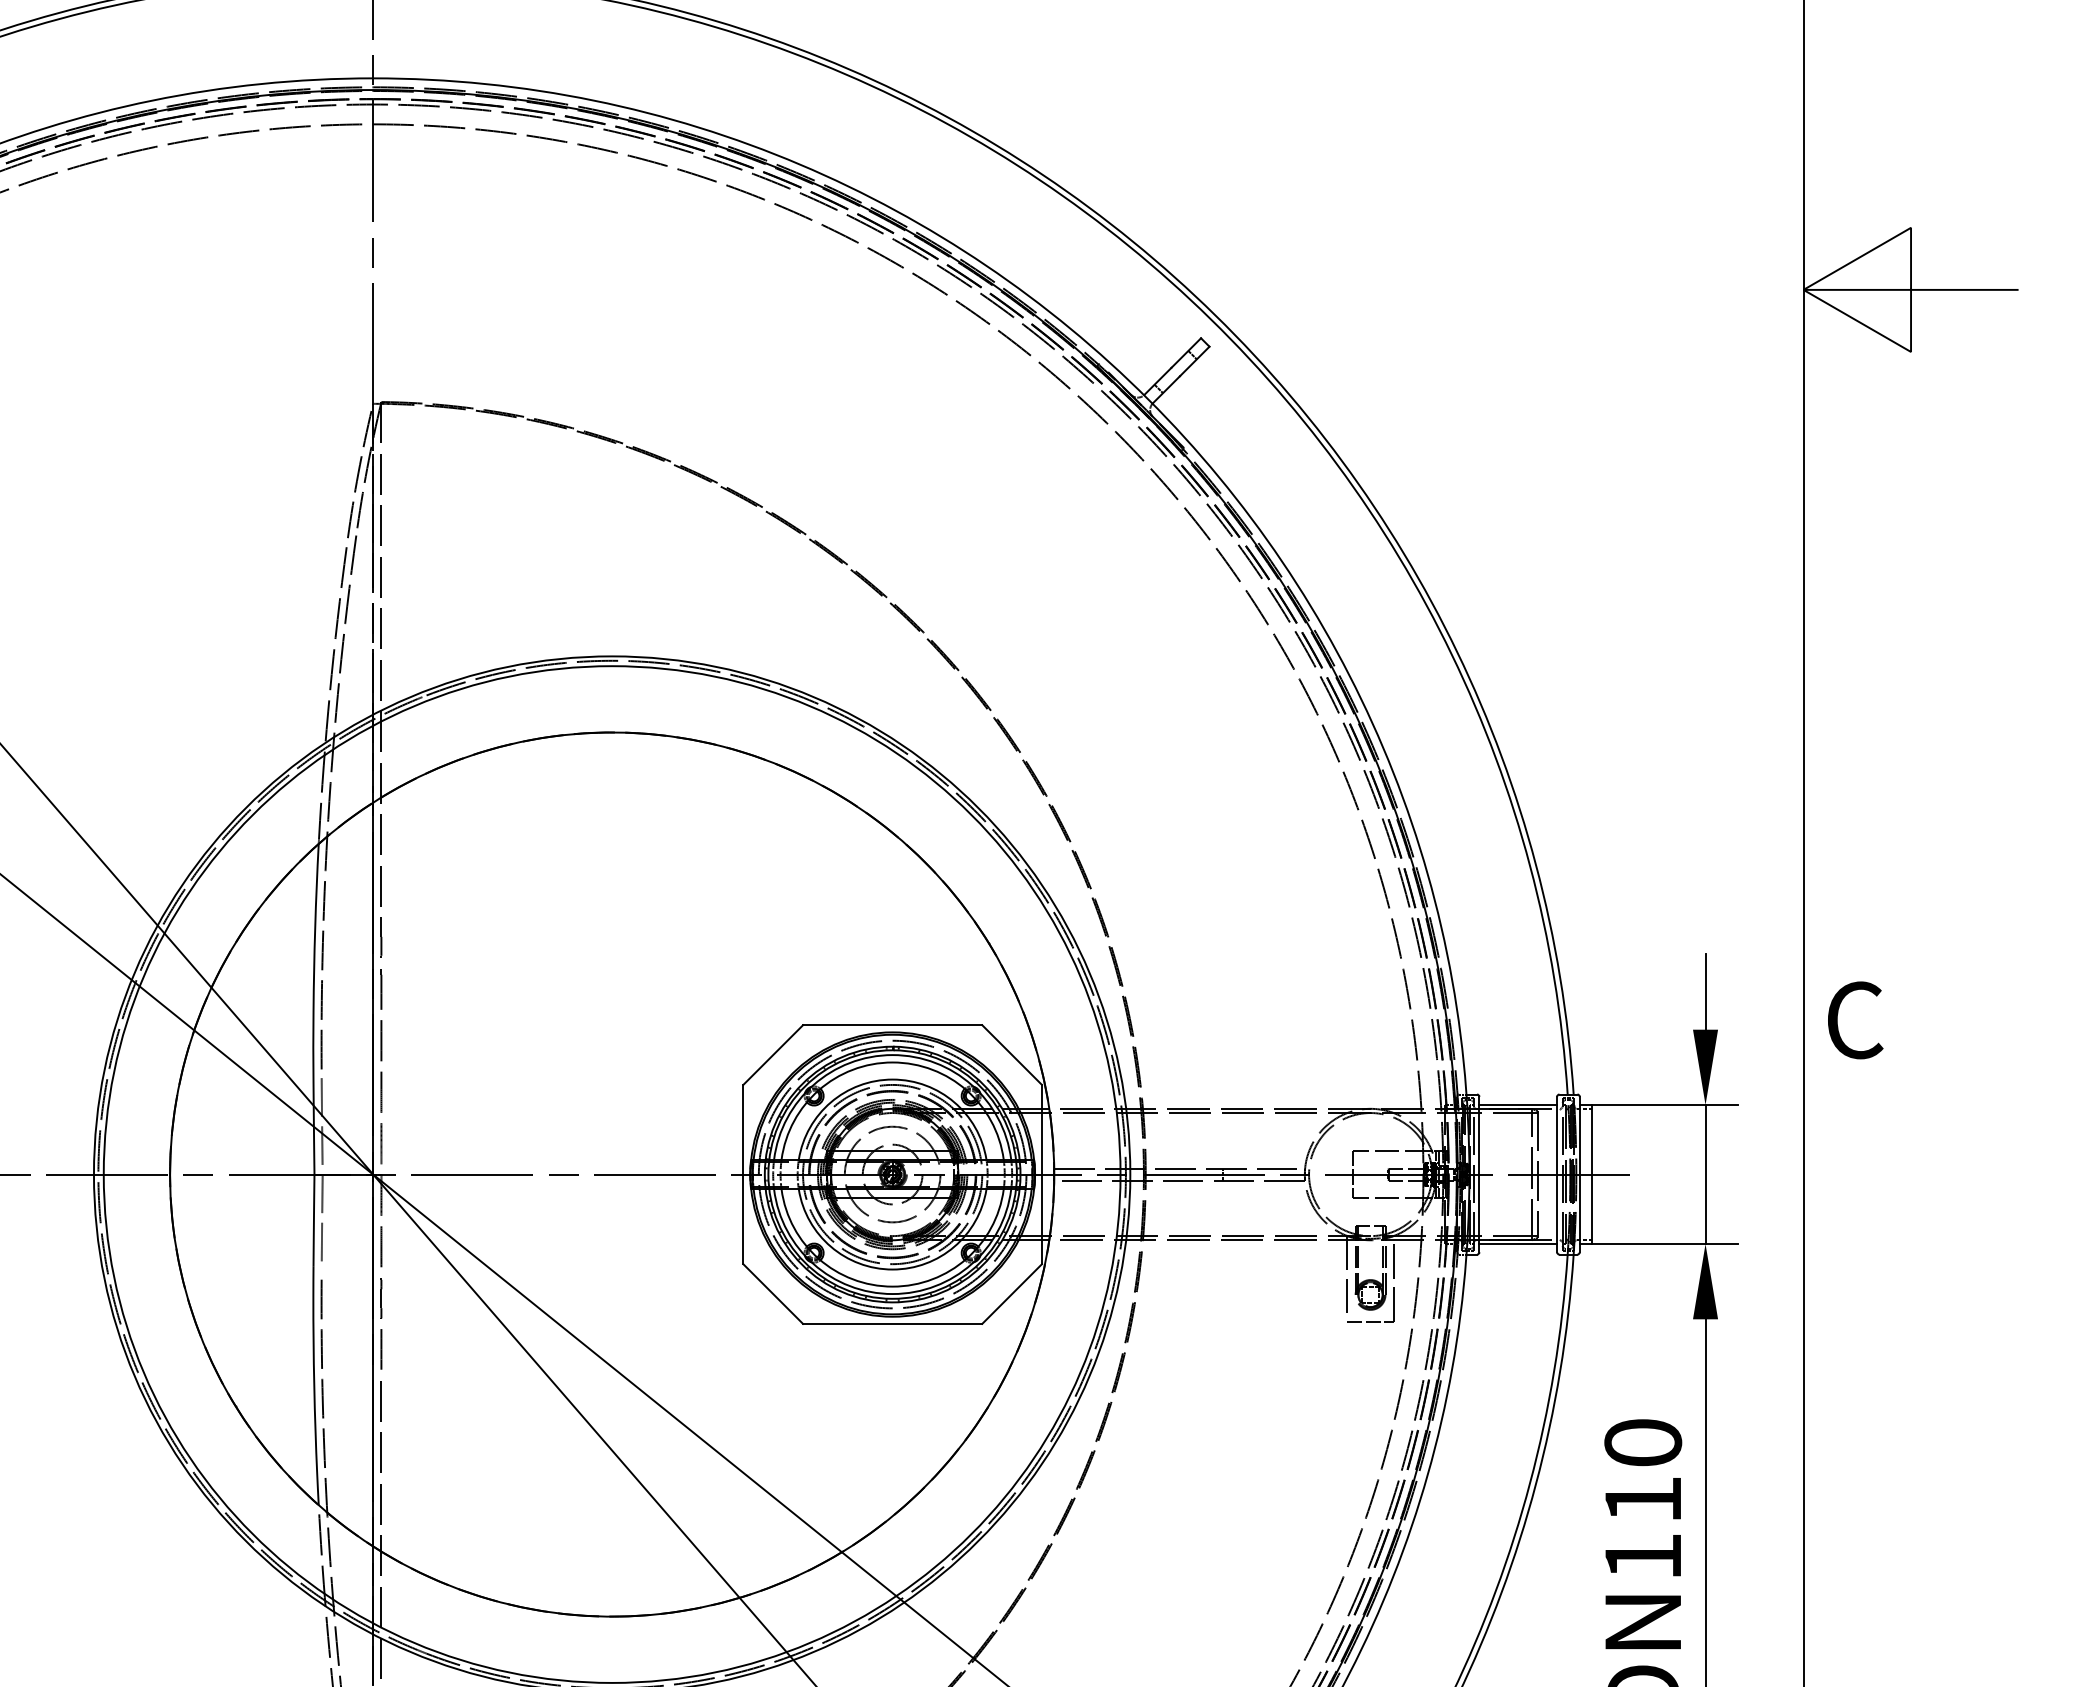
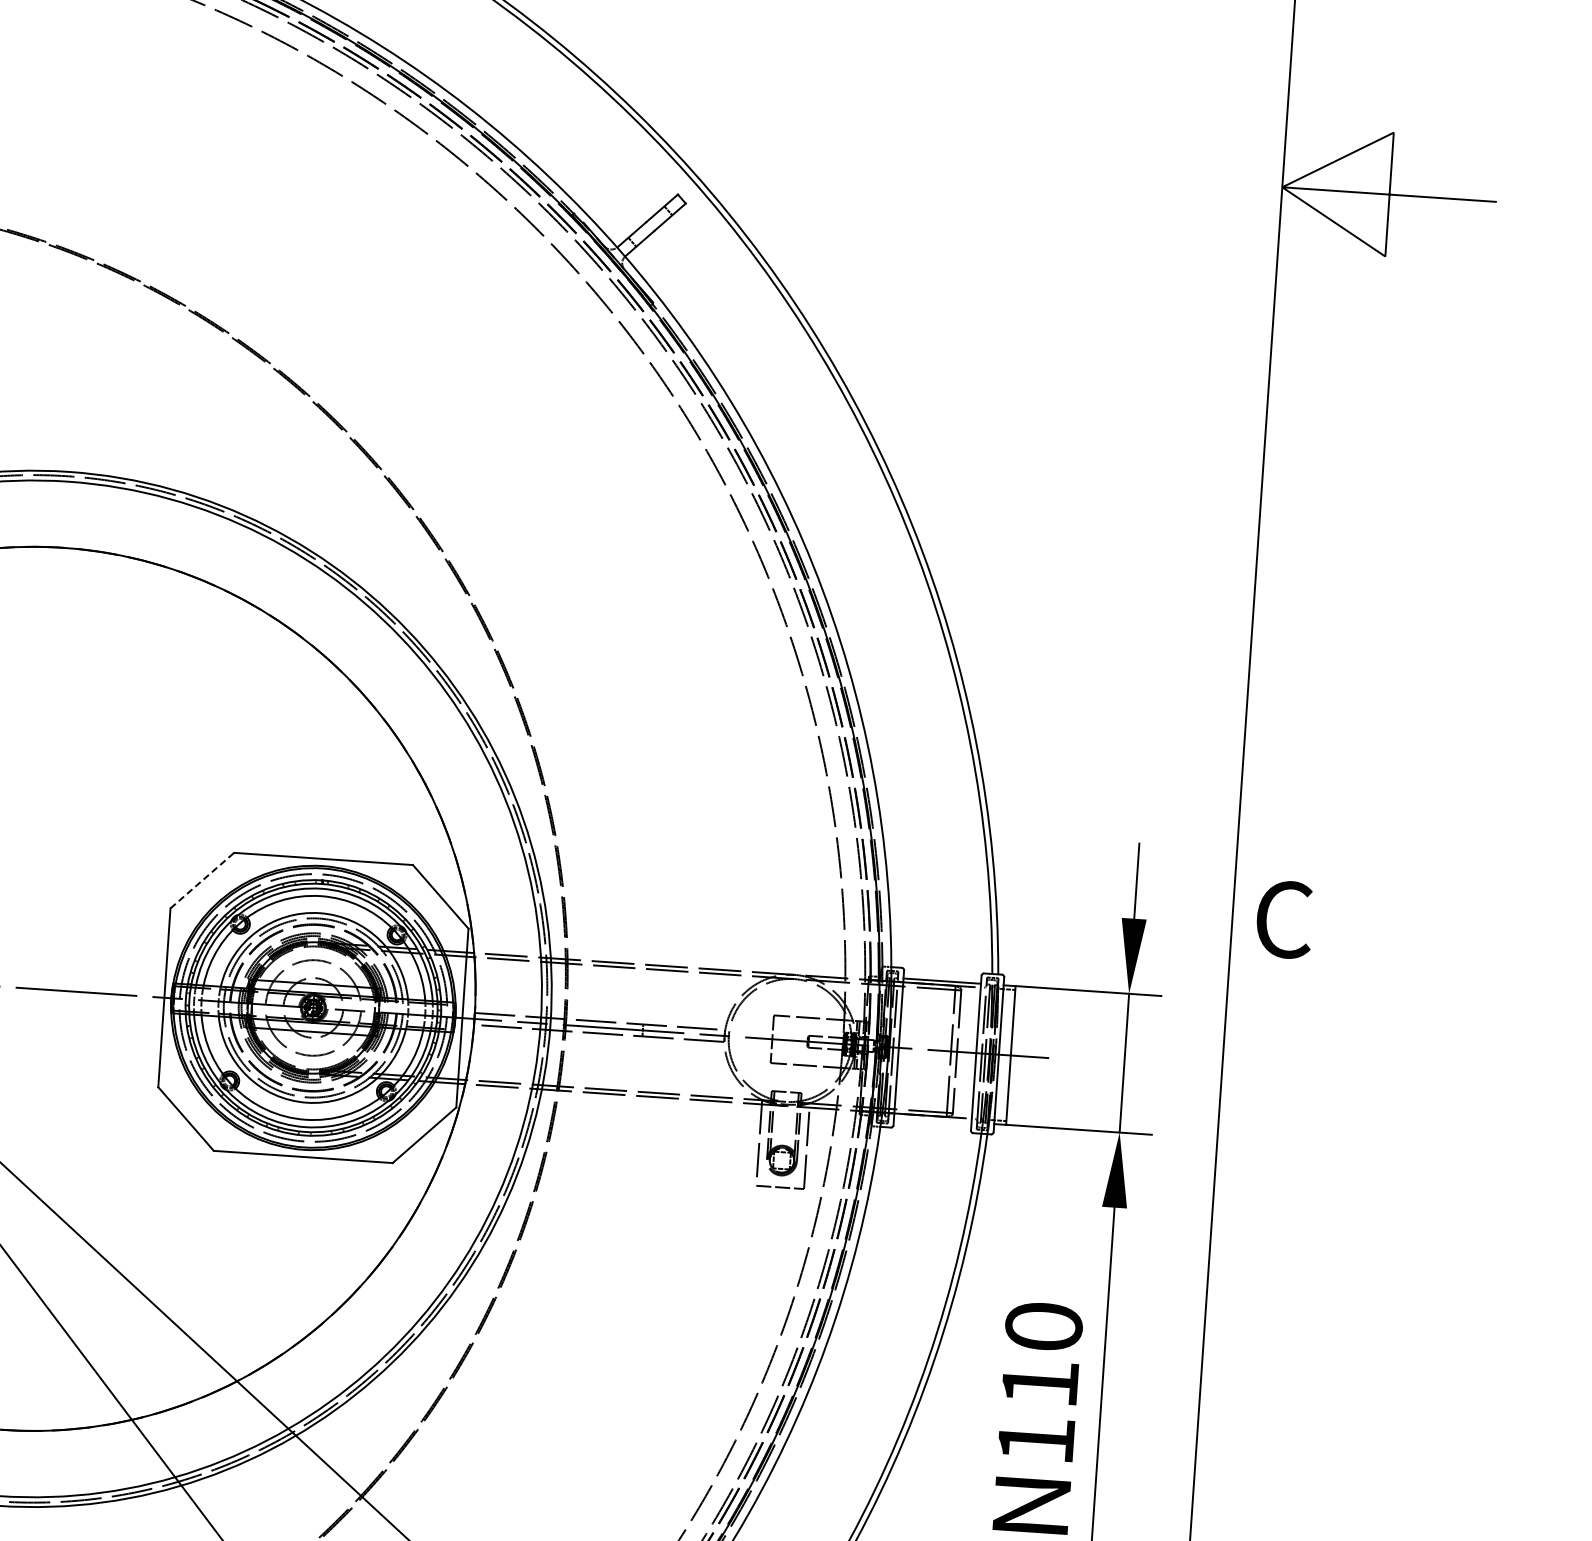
line: (773, 1054) -> (202, 880), solid -> dashed
line: (1518, 1244) -> (933, 1120), removed

